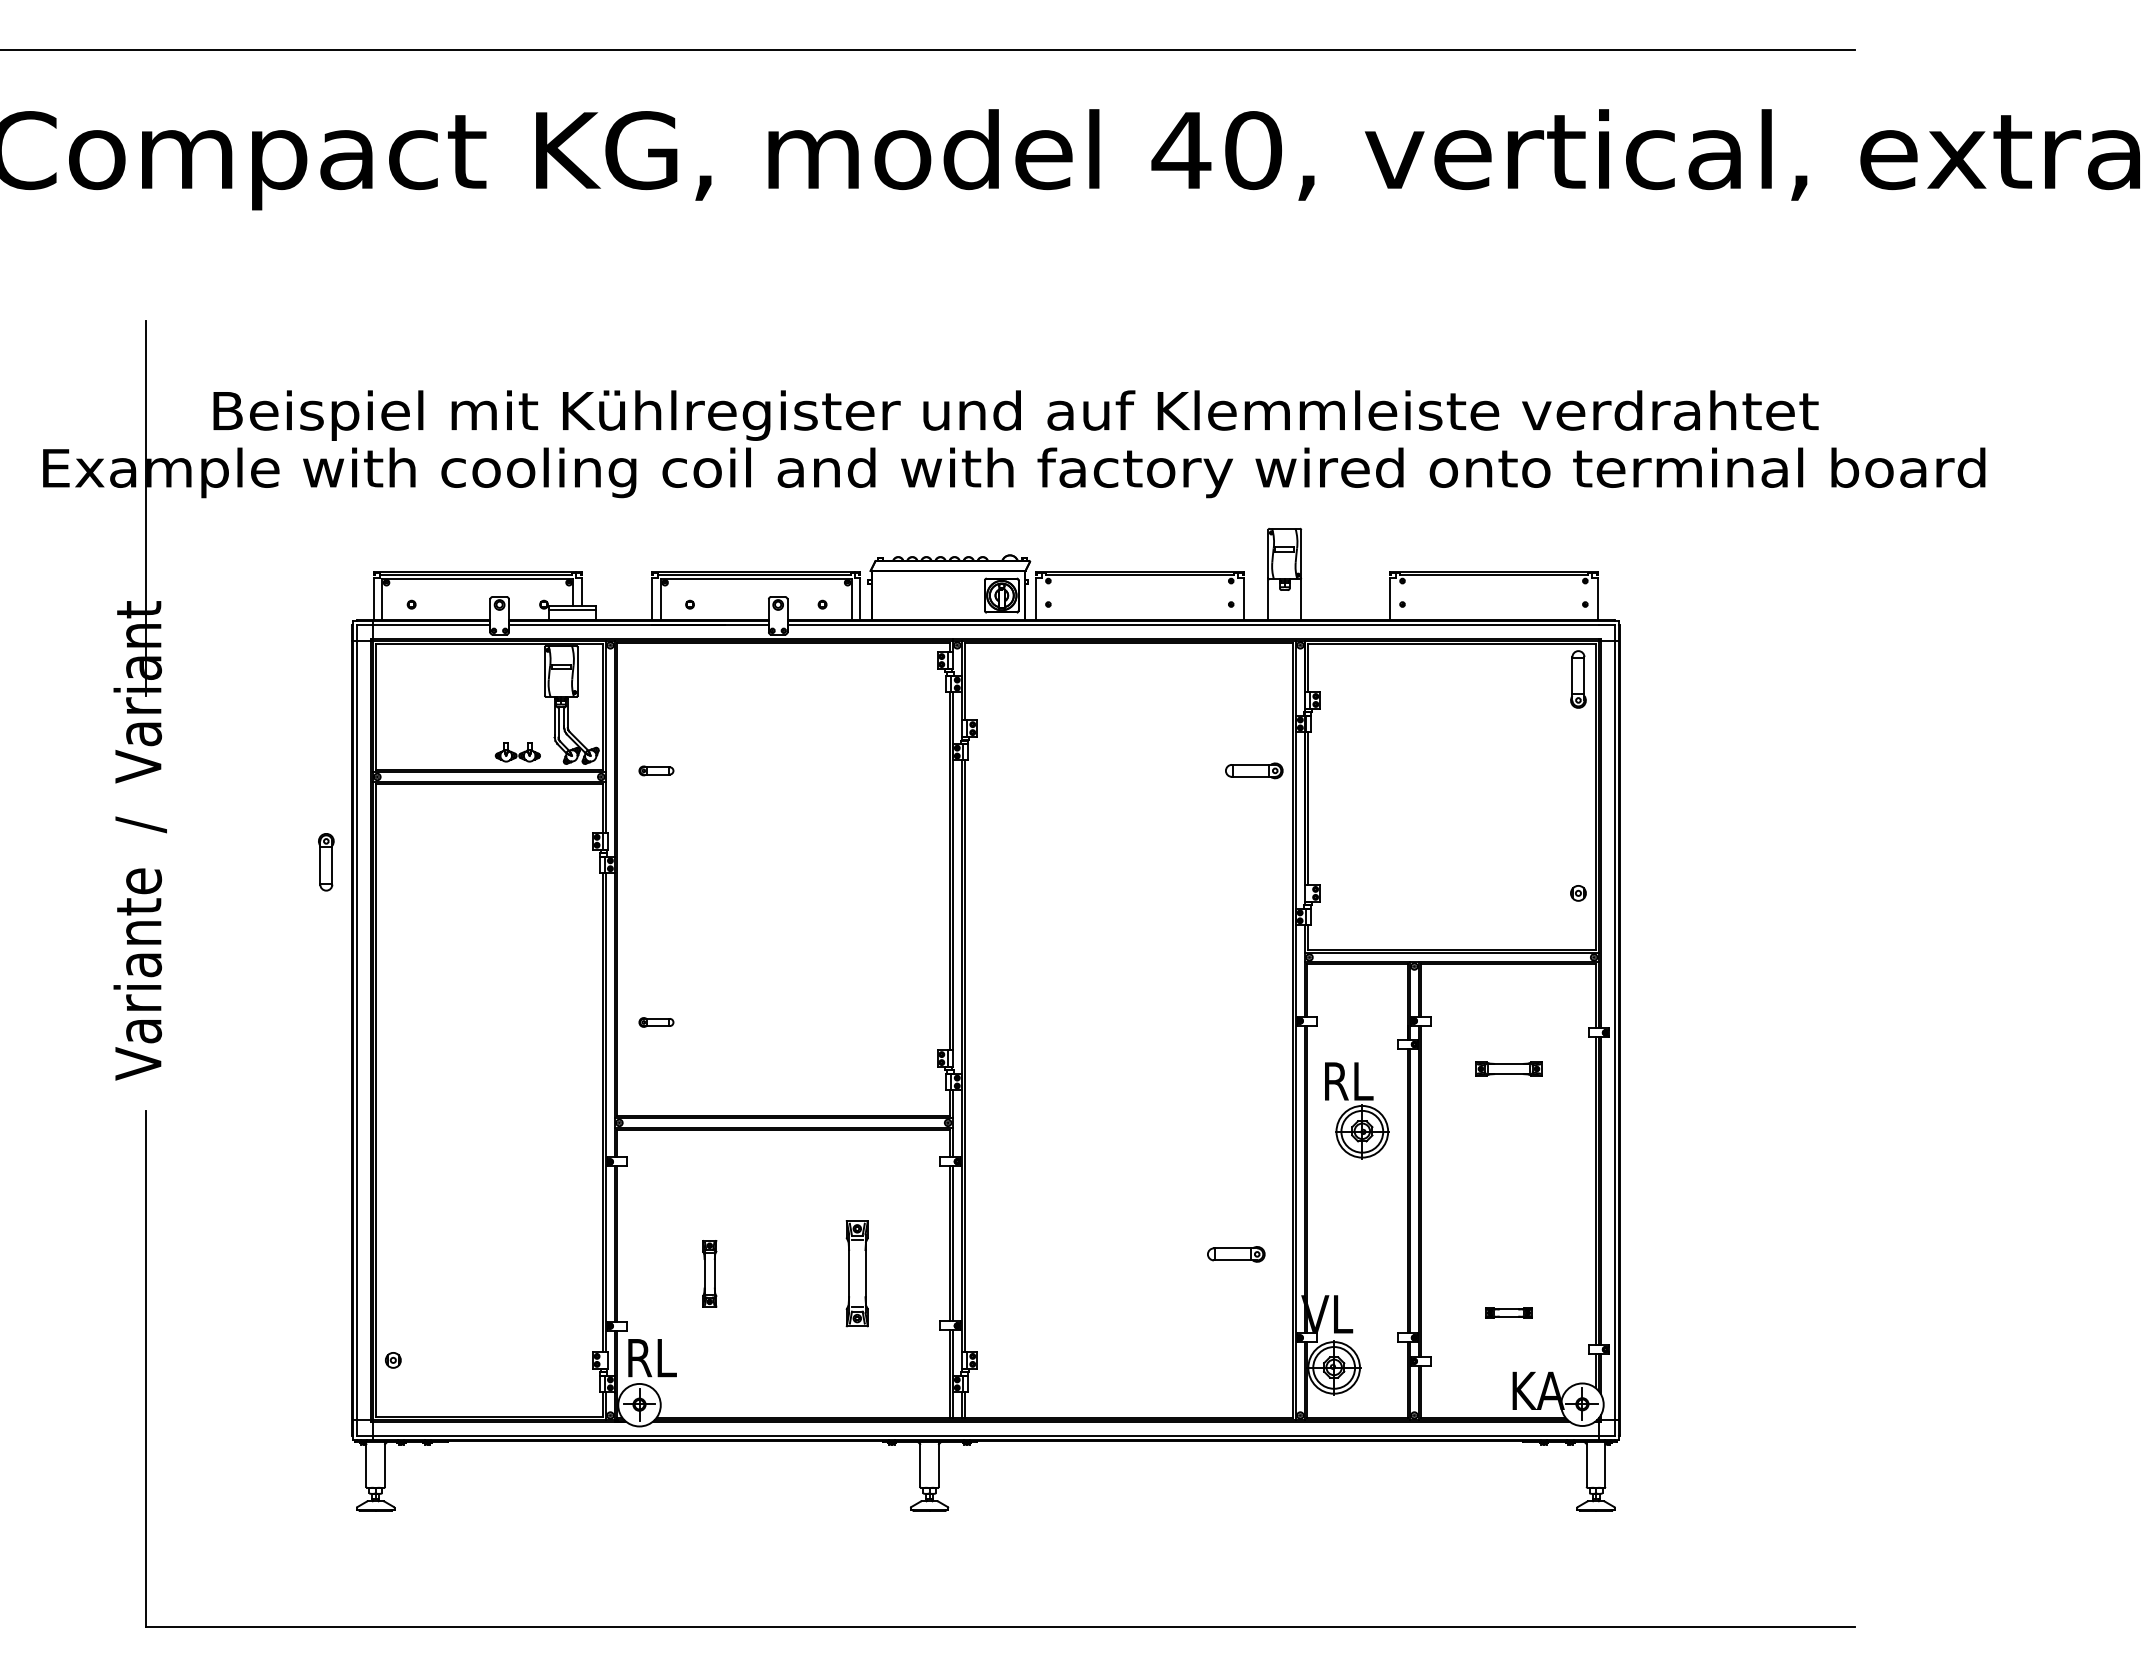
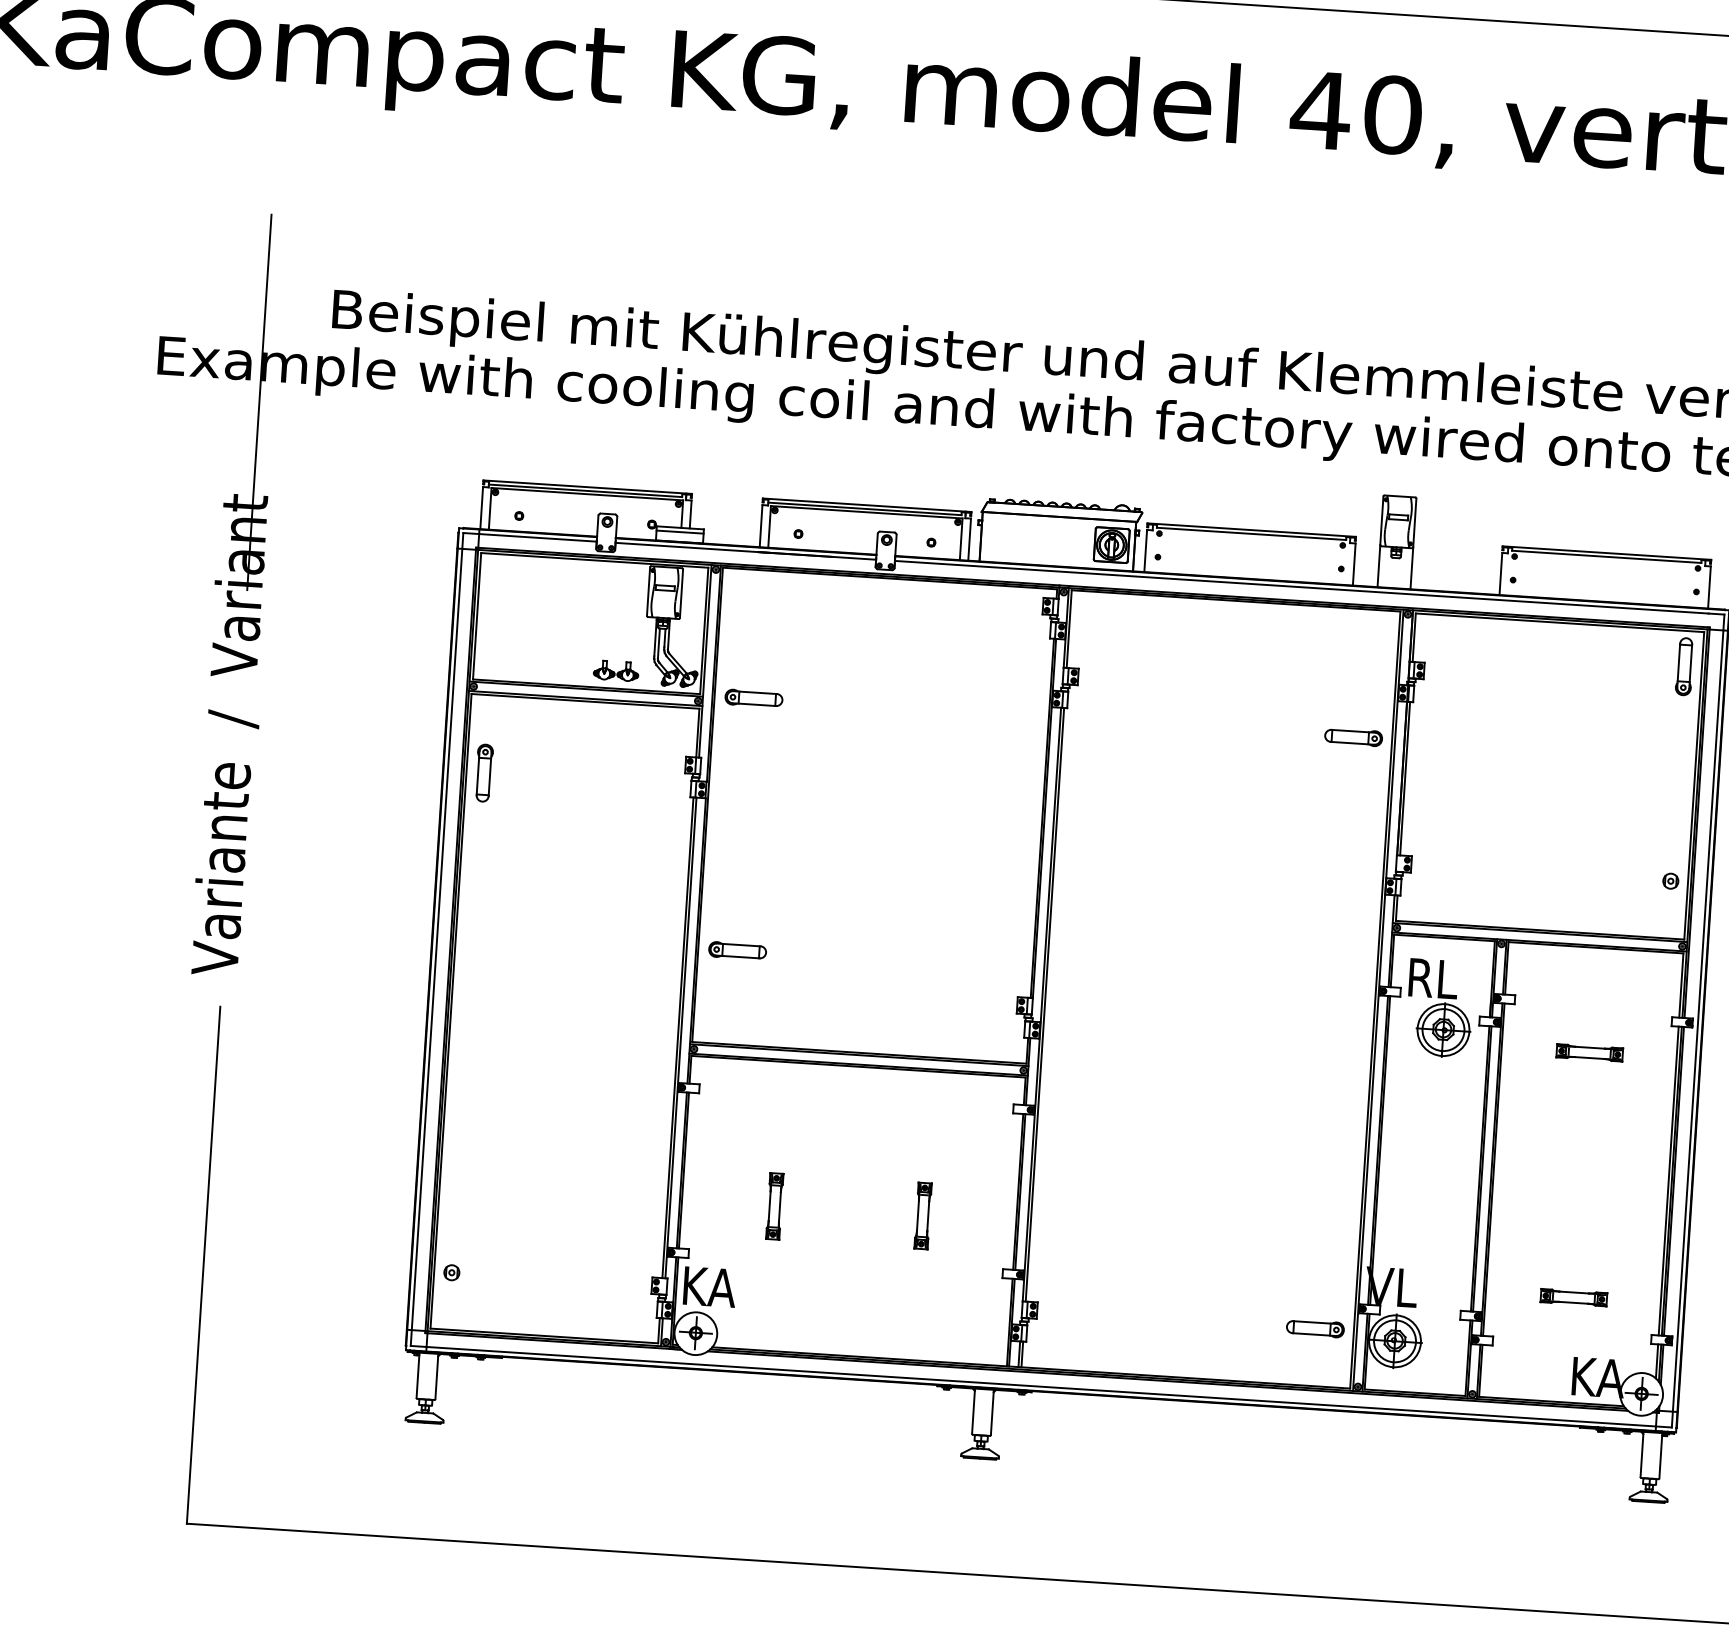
part: (656, 770) -> (754, 698), size x1.67
part: (326, 862) -> (484, 773), moved
part: (656, 1022) -> (737, 950), size x1.67
part: (1357, 1110) -> (1440, 1008), moved
part: (1236, 1254) -> (1315, 1328), moved
part: (857, 1273) -> (923, 1215), size x0.62
part: (1508, 1312) -> (1573, 1297), size x1.43
text: (650, 1358) -> (709, 1287), RL -> KA

